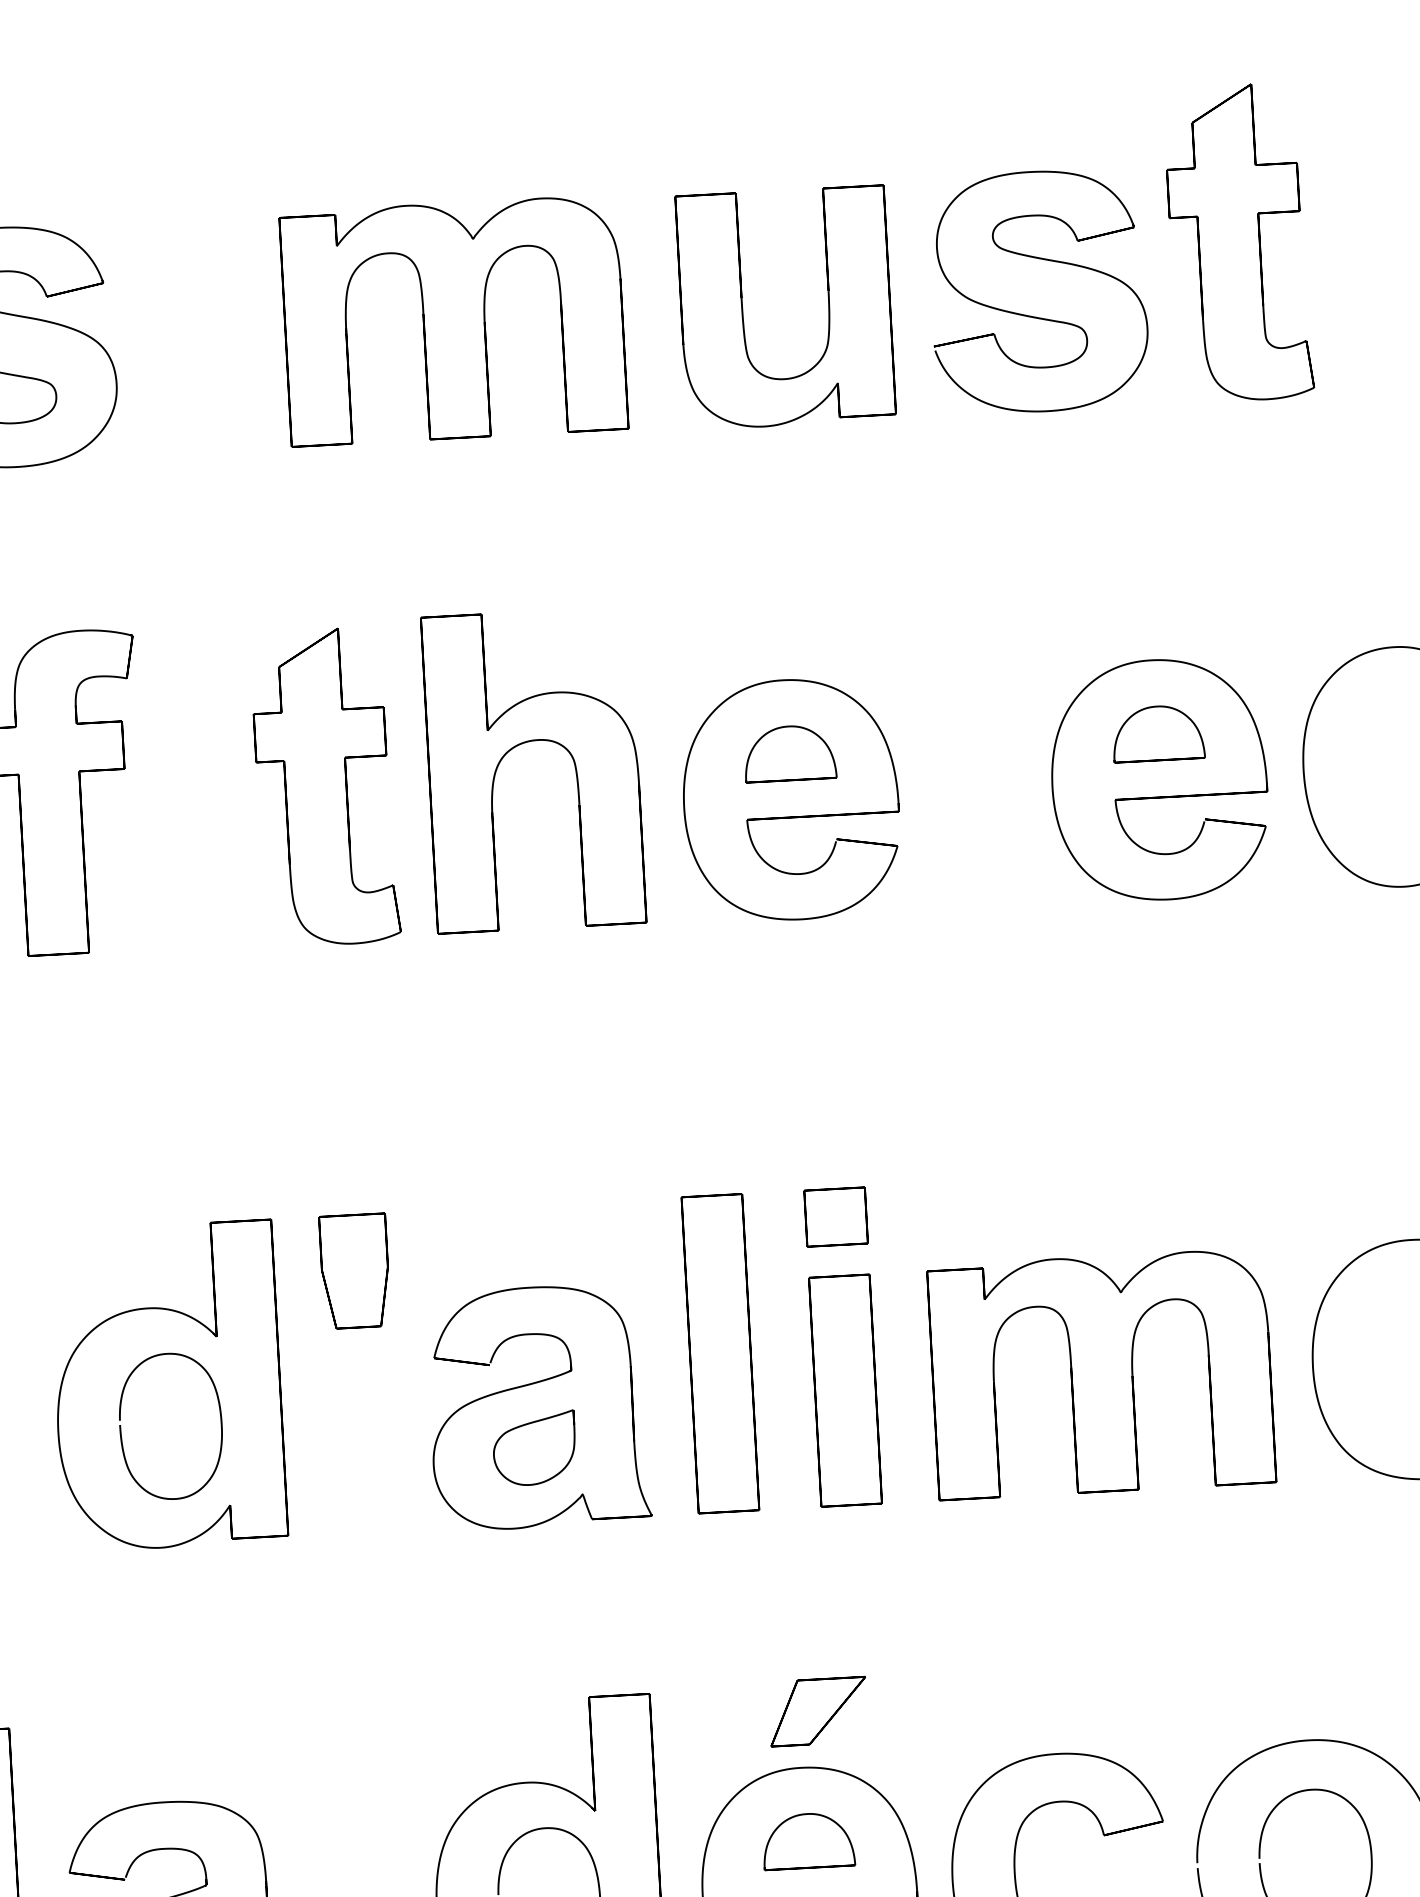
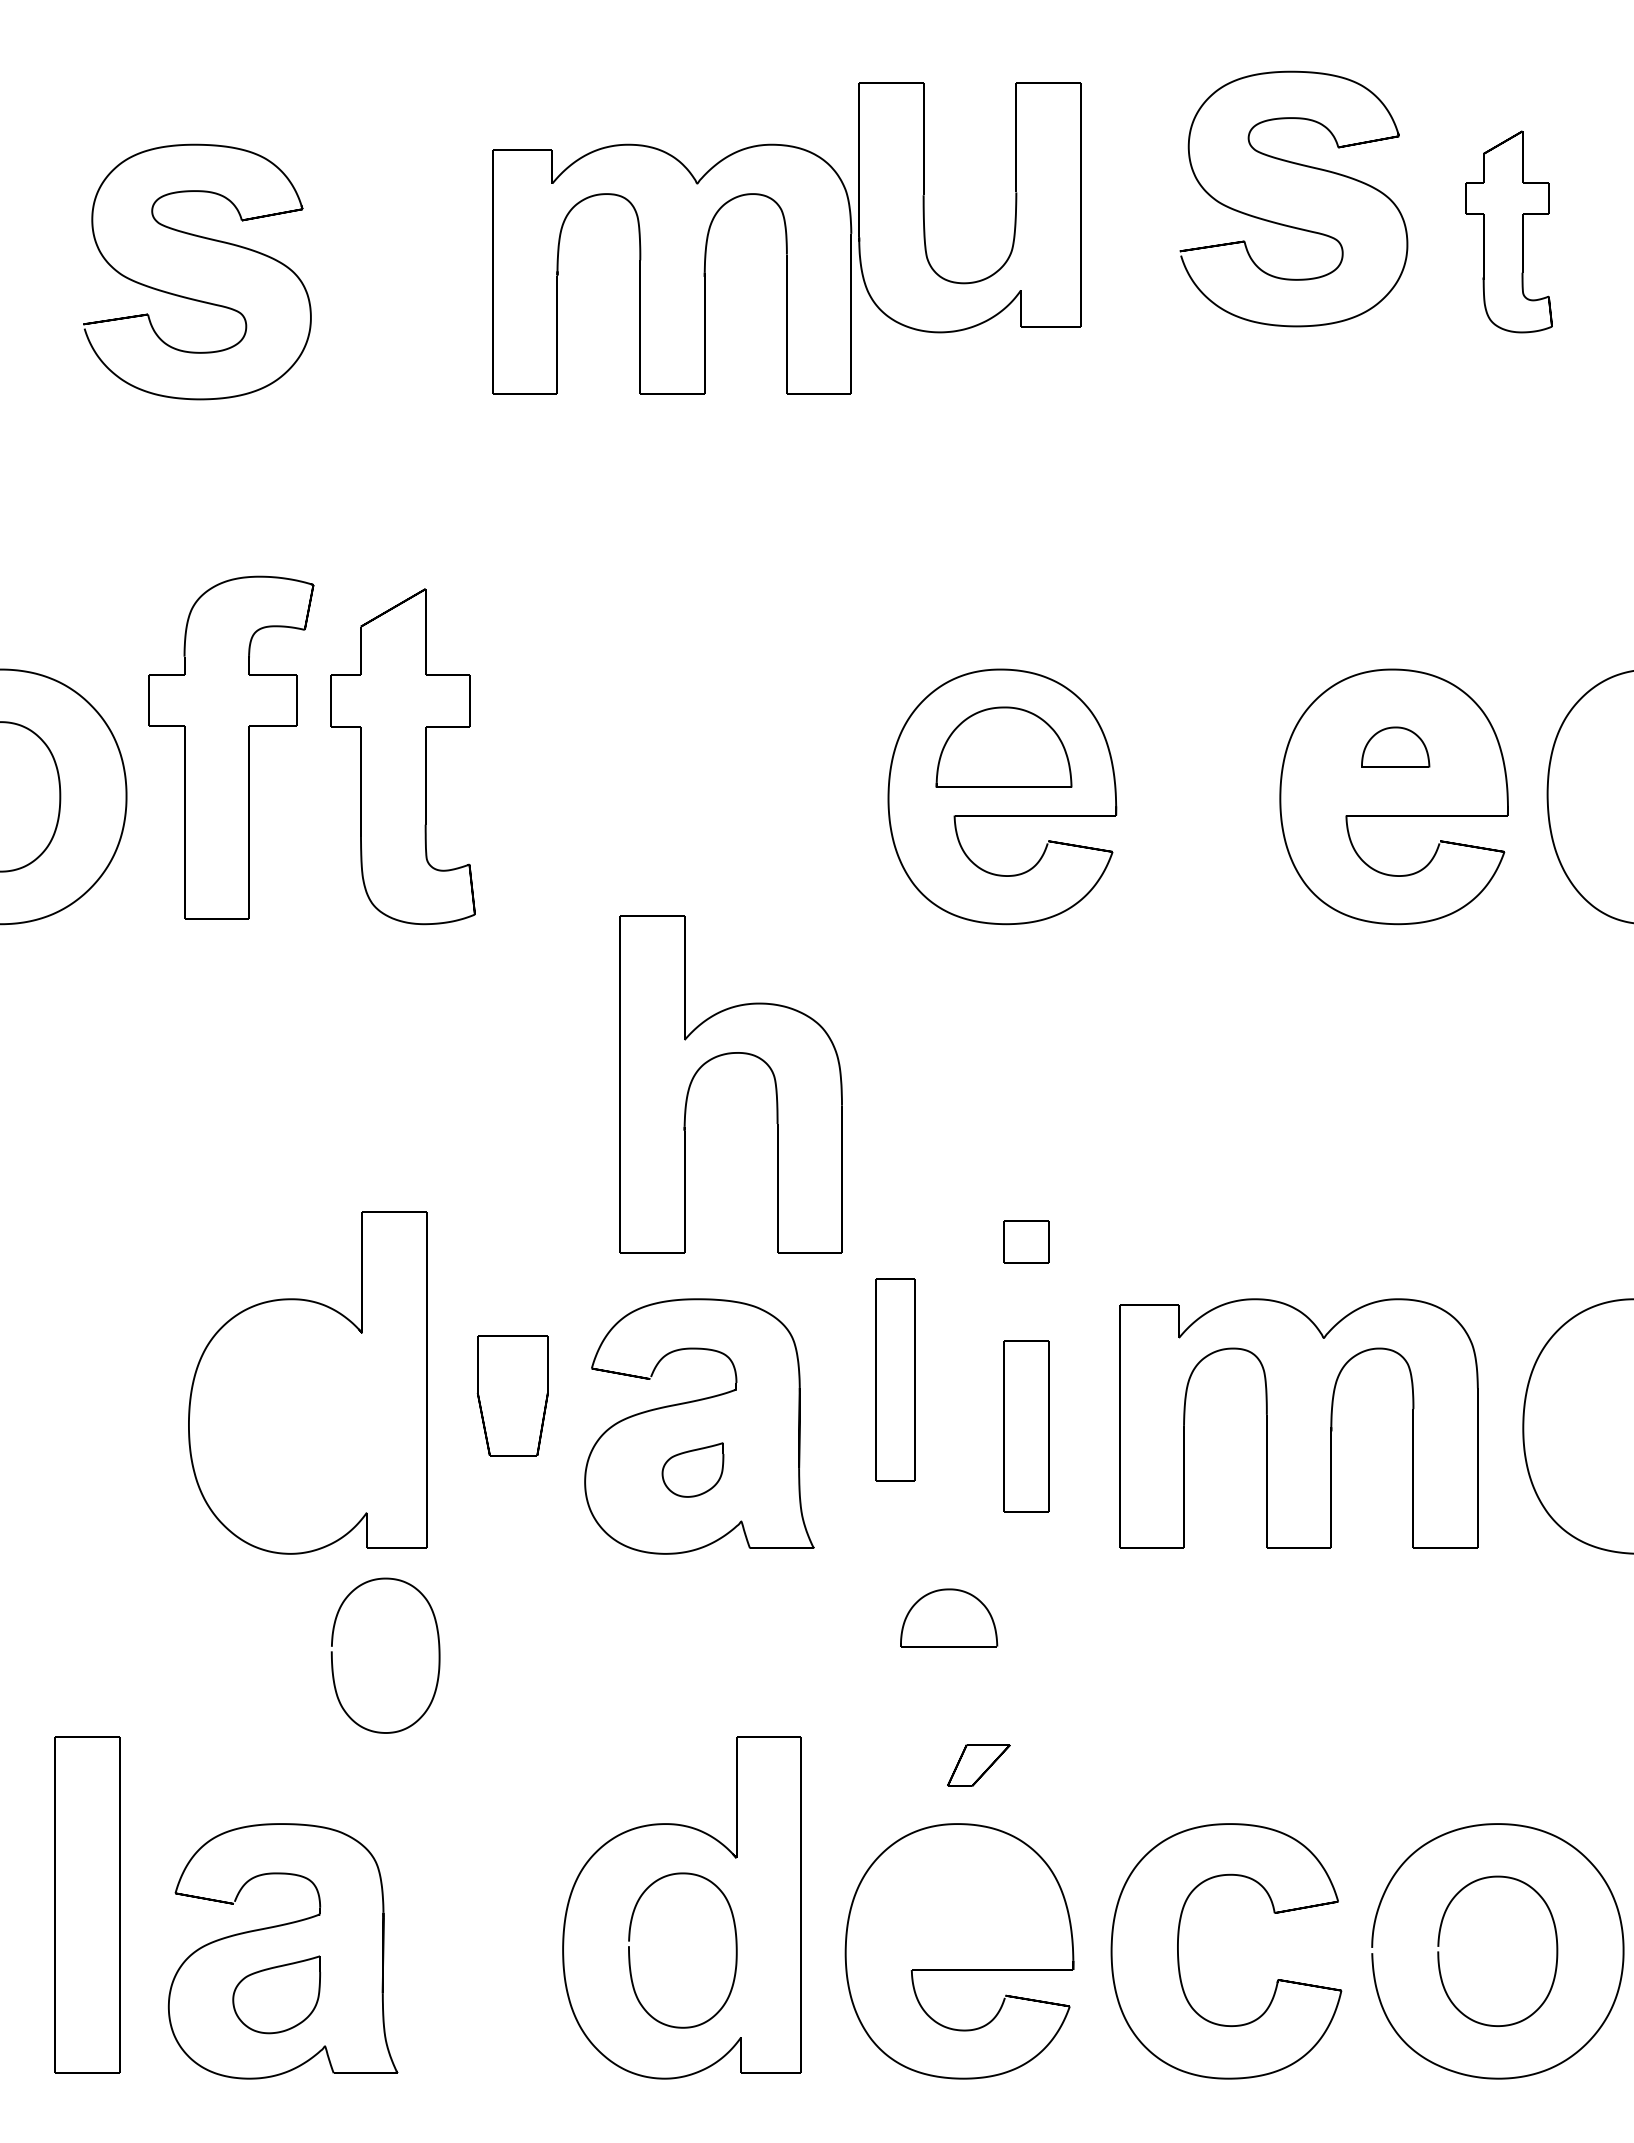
part: (1238, 242) -> (1508, 231), size x0.6
part: (743, 309) -> (924, 207), moved
part: (1032, 315) -> (1286, 224), moved
part: (1158, 733) -> (1395, 747), size x0.7
part: (526, 743) -> (724, 1055), moved
part: (789, 753) -> (1003, 747), size x1.4
part: (324, 787) -> (402, 756), moved
part: (835, 1216) -> (1025, 1241), size x0.7
part: (354, 1271) -> (512, 1395), moved
part: (720, 1353) -> (895, 1379), size x0.6
part: (844, 1390) -> (1025, 1426), size x0.7
curve: (122, 1438) -> (333, 1665), moved
part: (534, 1448) -> (692, 1469), size x0.7
part: (817, 1711) -> (978, 1765), size x0.6
part: (808, 1840) -> (949, 1617), moved

